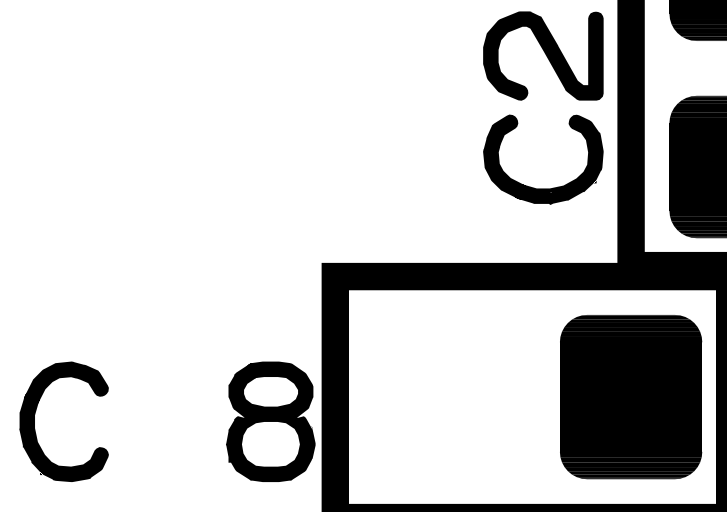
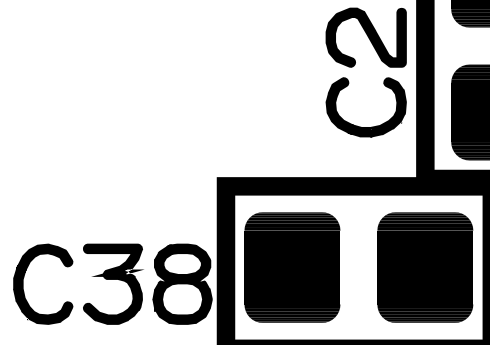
part: (433, 396) -> (292, 267), added
part: (168, 420) -> (113, 283), added

